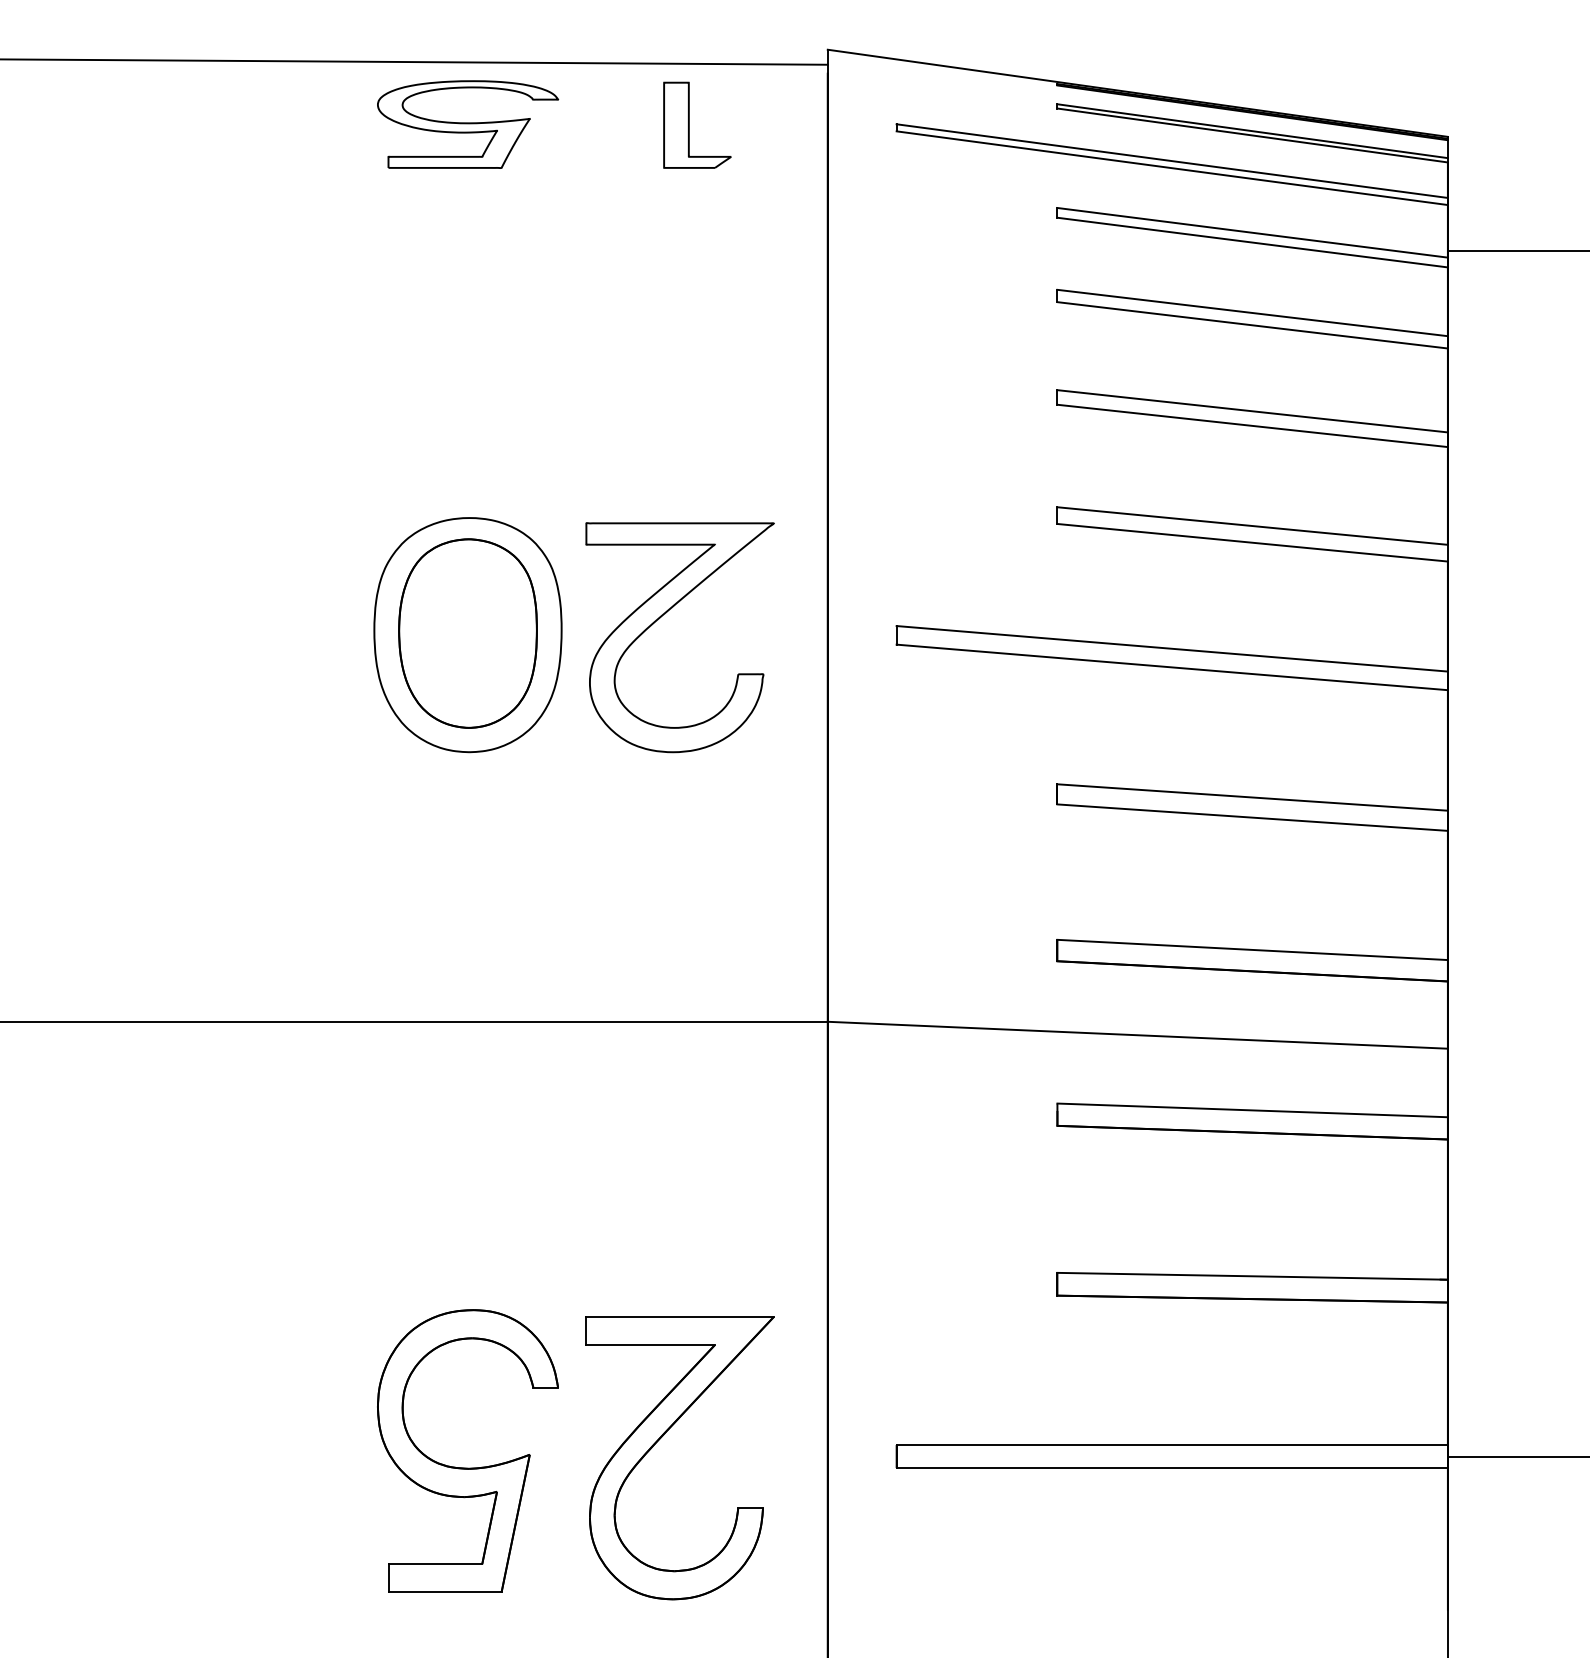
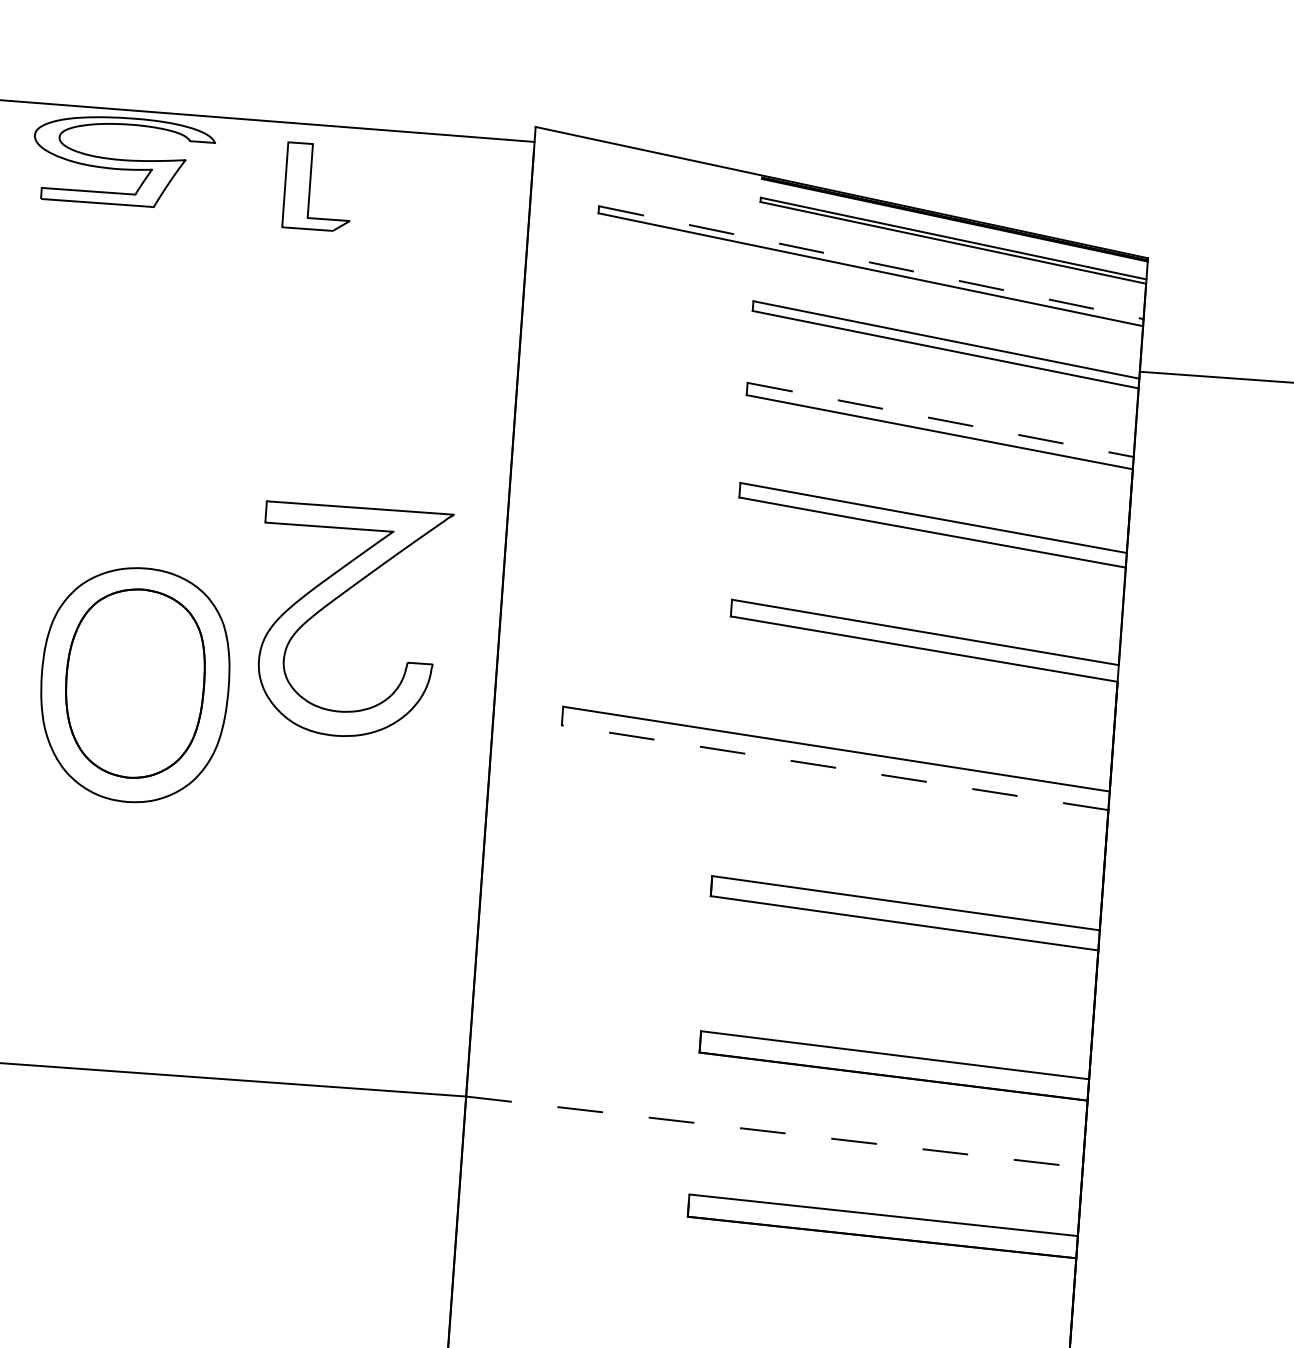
part: (468, 124) -> (123, 161), moved
part: (689, 124) -> (310, 185), moved
line: (1172, 161) -> (871, 263), solid -> dashed
line: (1252, 313) -> (940, 420), solid -> dashed
part: (660, 618) -> (333, 601), moved
line: (1172, 667) -> (835, 767), solid -> dashed
line: (1138, 1035) -> (775, 1132), solid -> dashed

